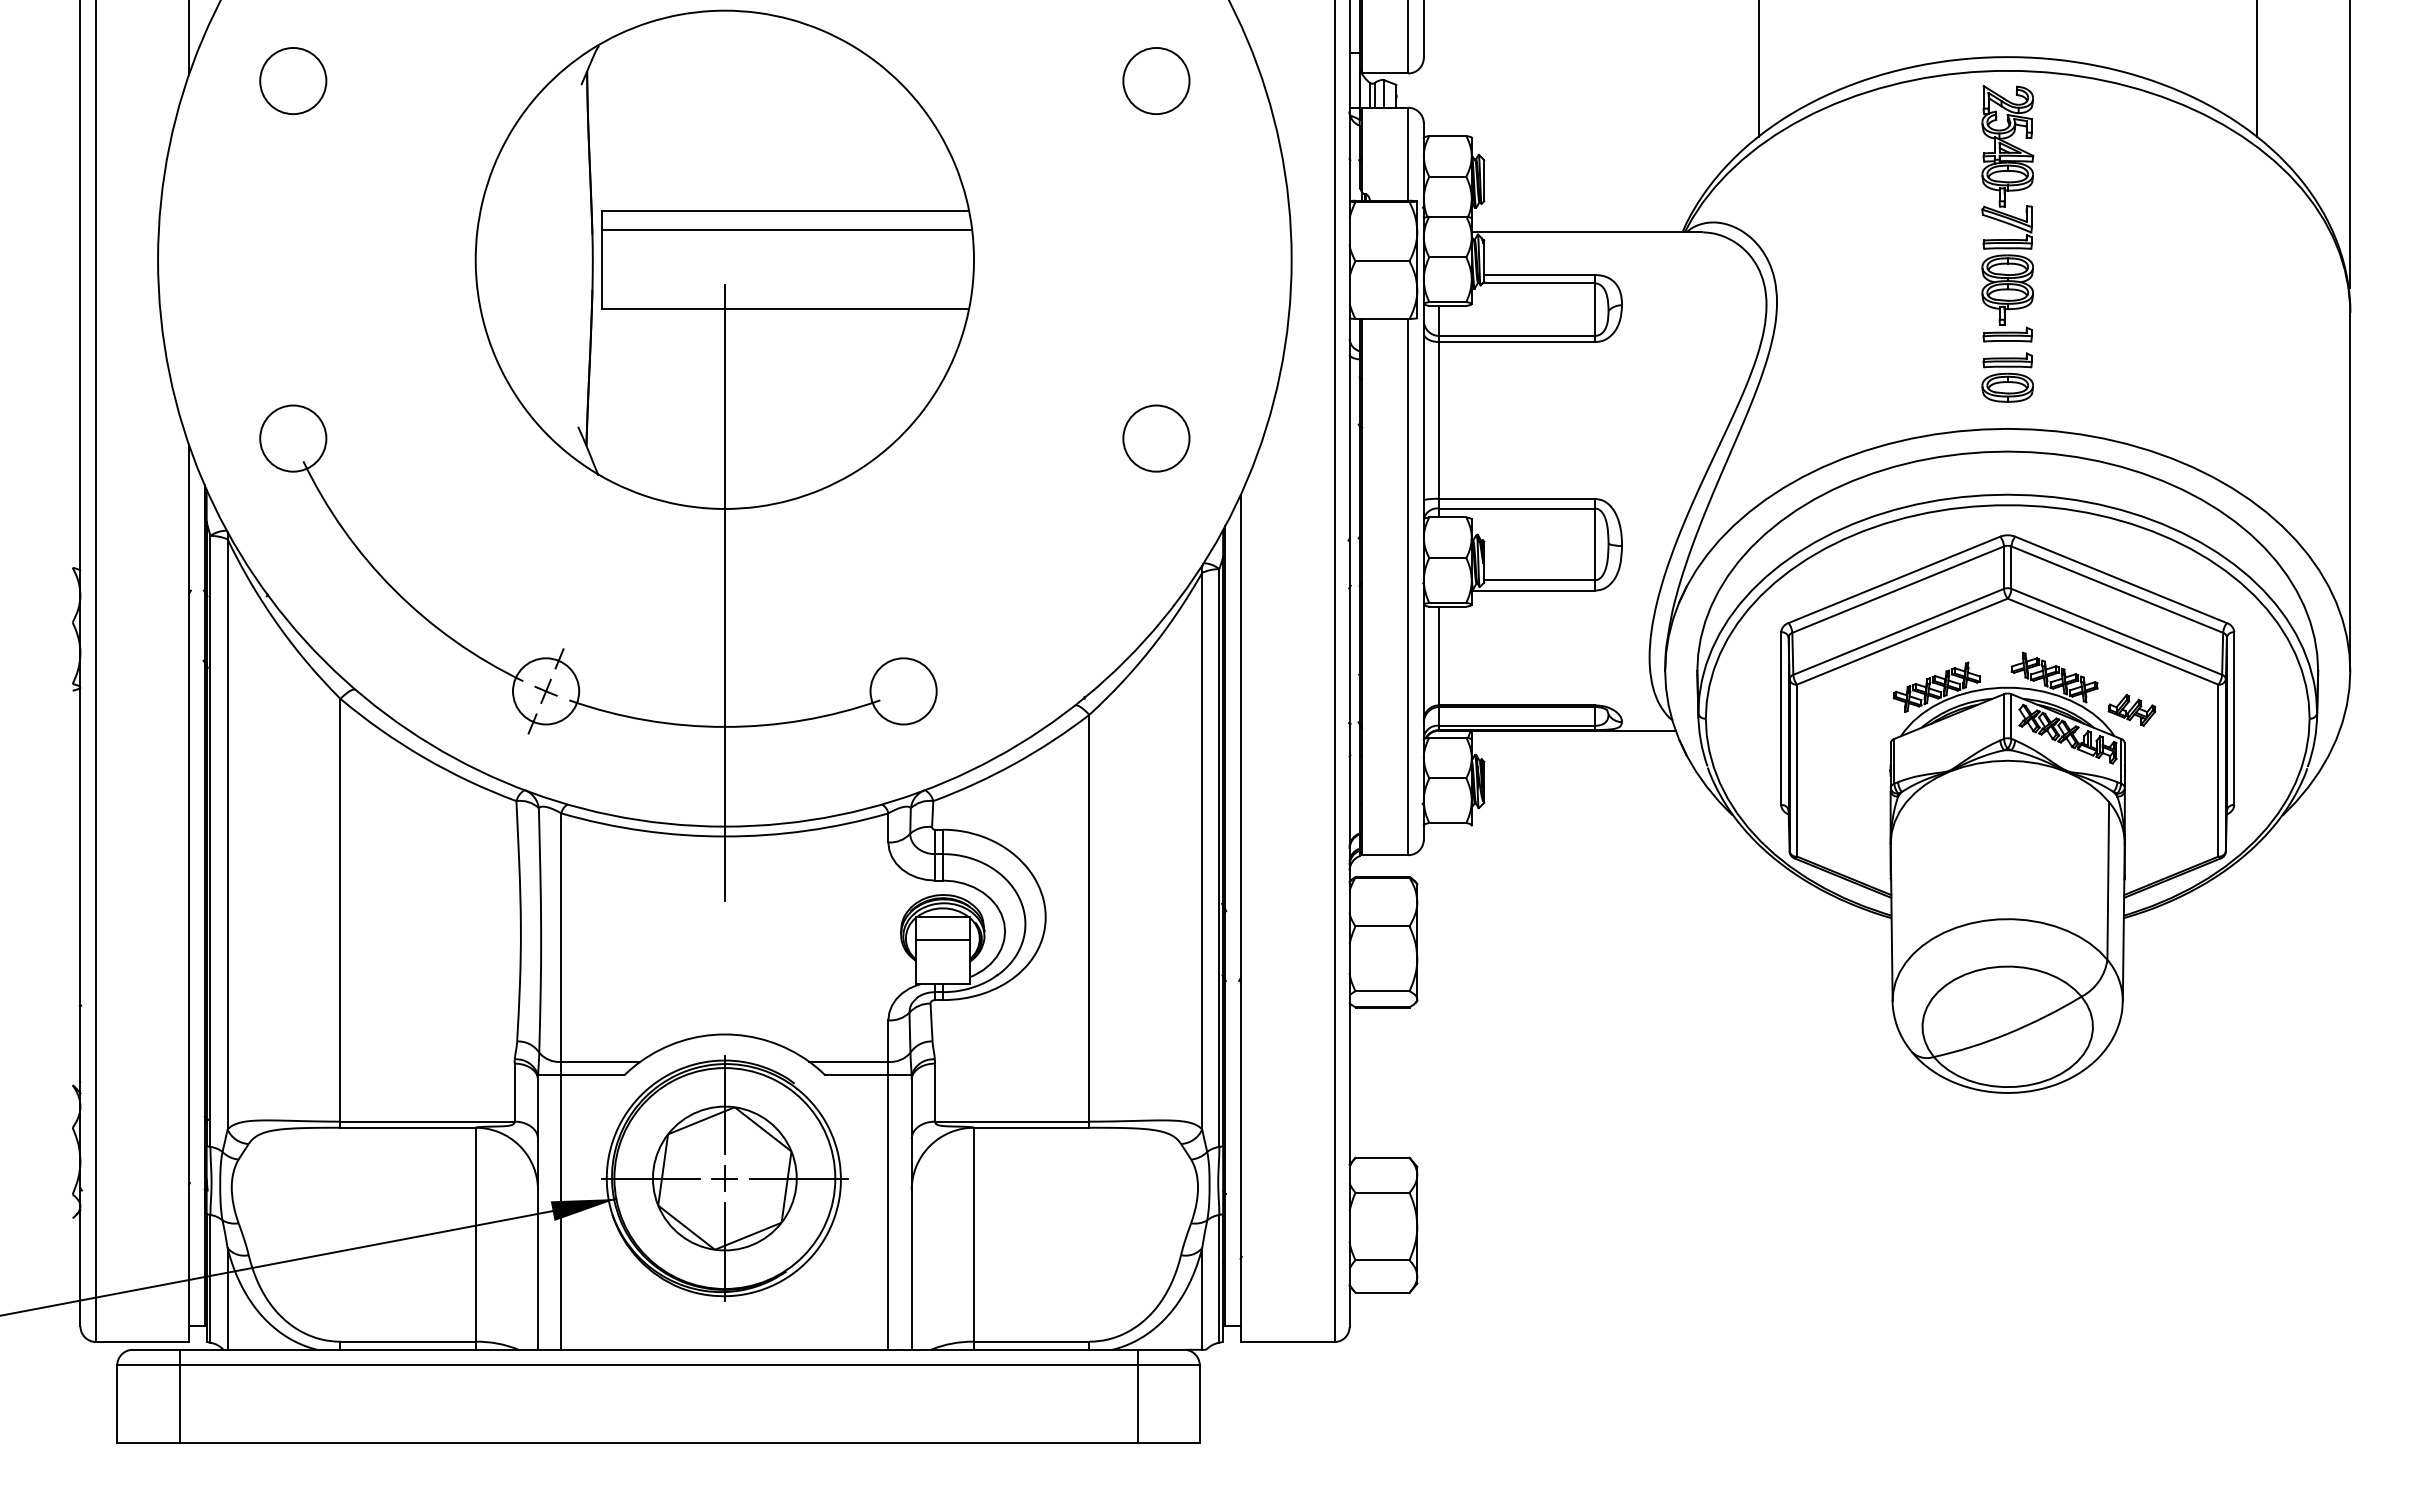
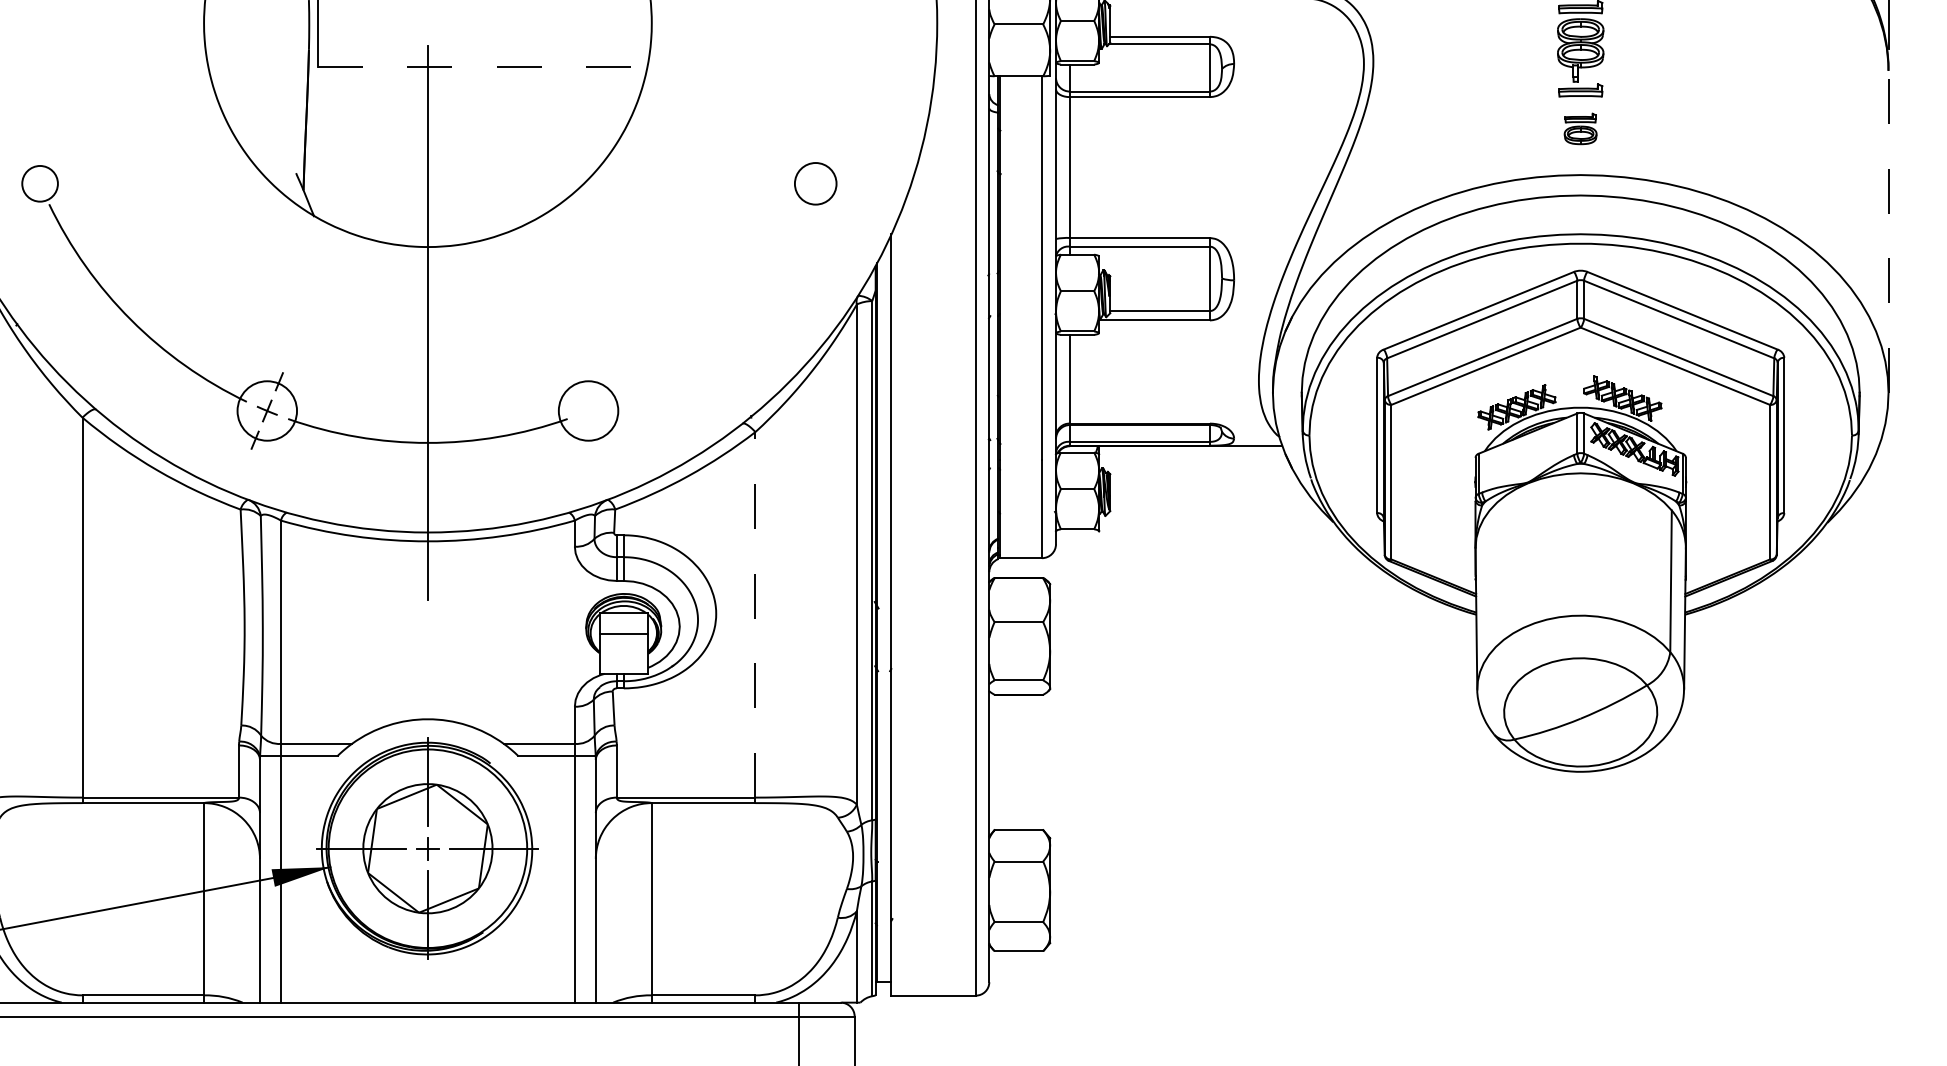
line: (785, 308) -> (482, 66), solid -> dashed
part: (2007, 377) -> (1580, 128), size x0.7
circle: (293, 438) -> (40, 183), size x0.6
circle: (1156, 438) -> (815, 183), size x0.7
line: (2350, 491) -> (1888, 231), solid -> dashed
part: (2131, 709) -> (1691, 427), removed
line: (1089, 917) -> (755, 614), solid -> dashed

